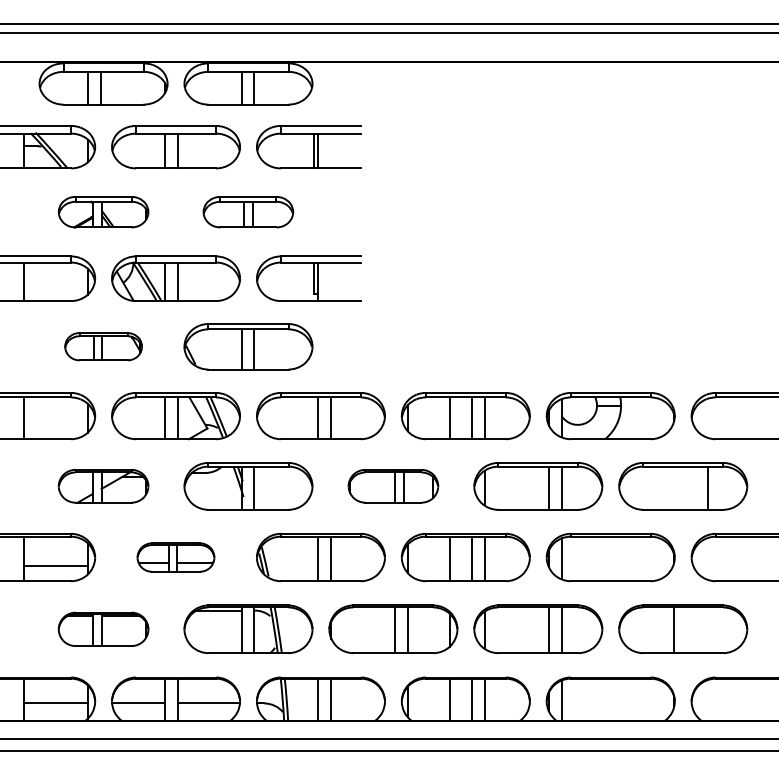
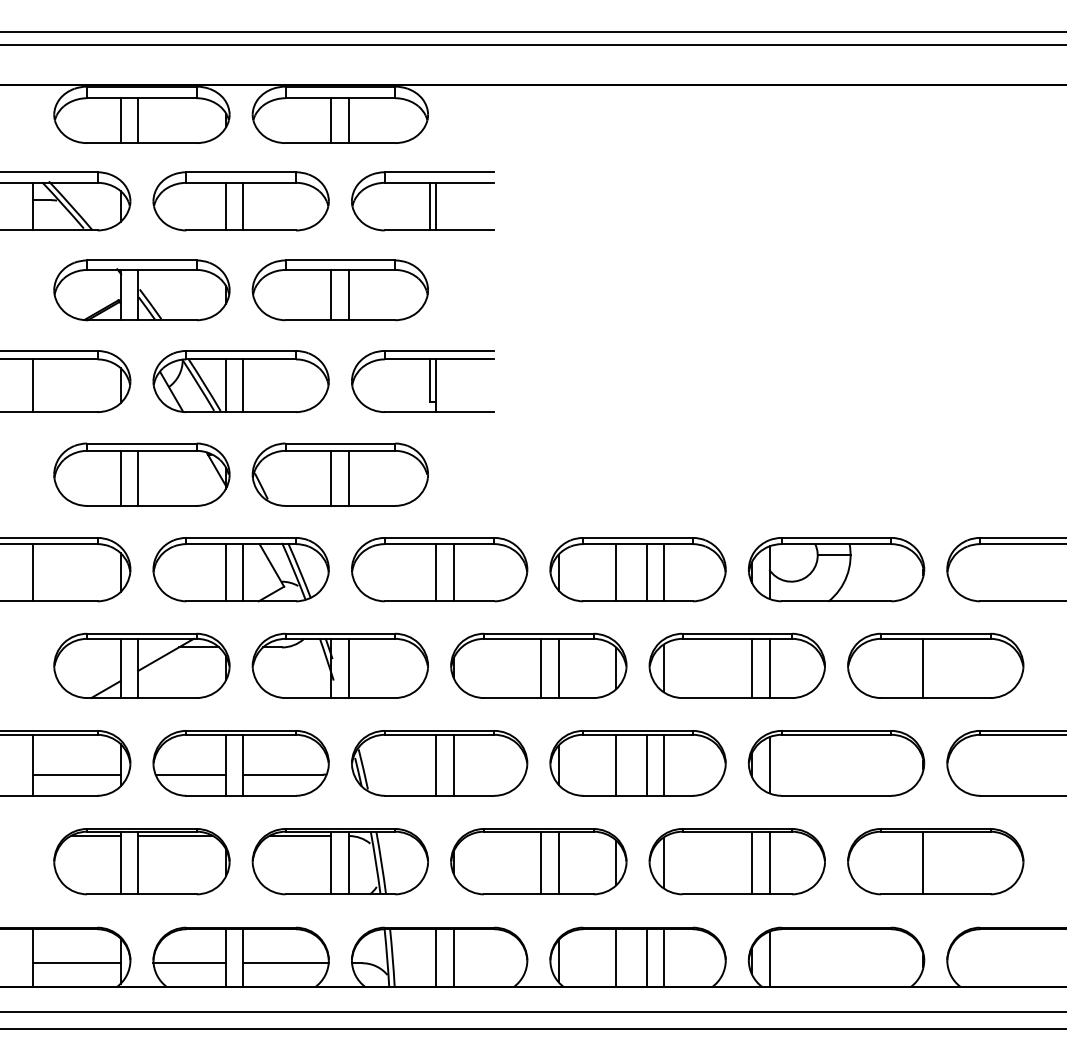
part: (103, 212) -> (141, 290), size x1.43
part: (247, 212) -> (339, 290), size x1.43
part: (103, 346) -> (141, 474), size x1.67
part: (103, 486) -> (141, 665), size x1.43
part: (393, 486) -> (538, 665), size x1.43
line: (708, 488) -> (923, 668), moved
part: (175, 557) -> (240, 763), size x1.67
part: (103, 629) -> (141, 861), size x1.43

